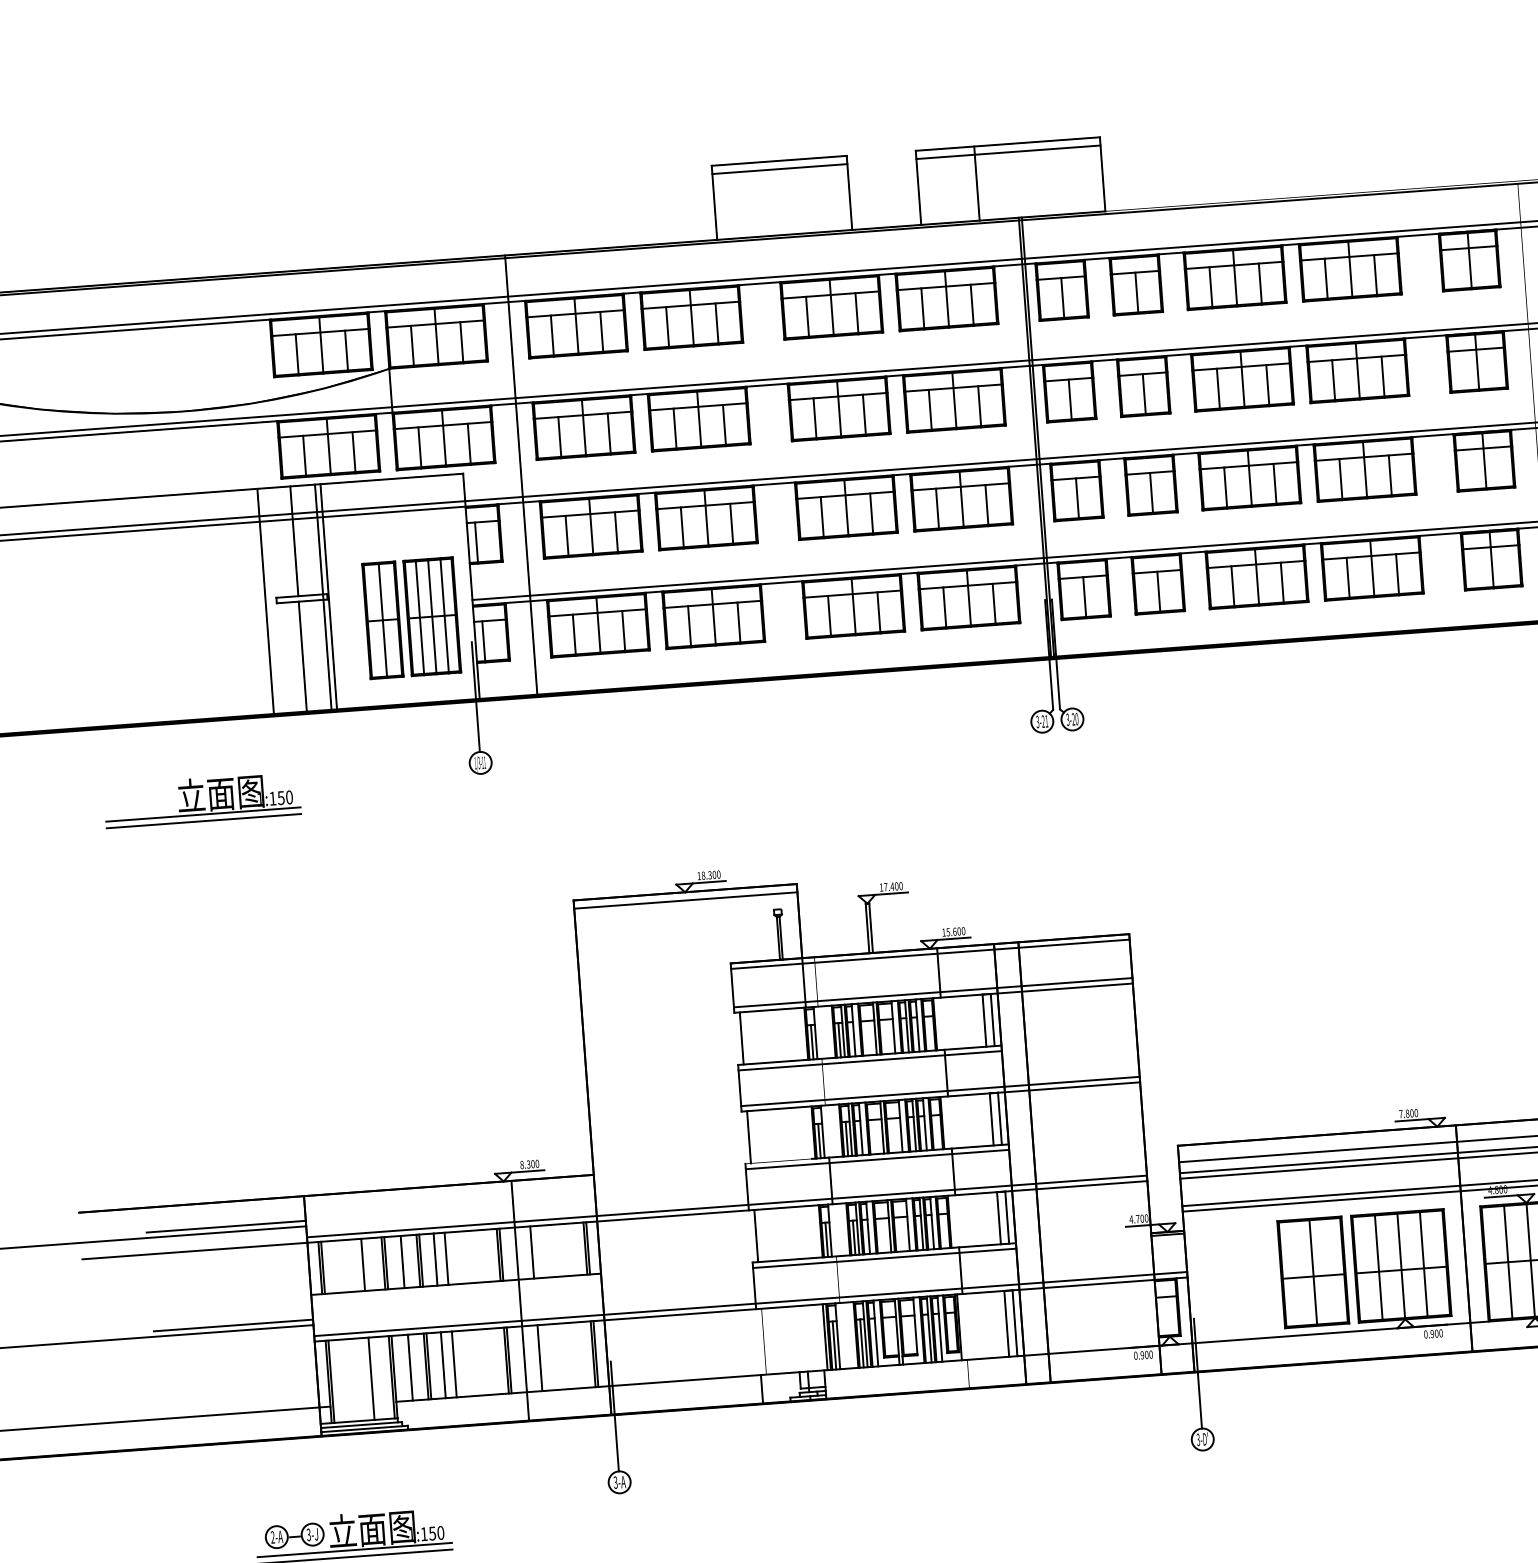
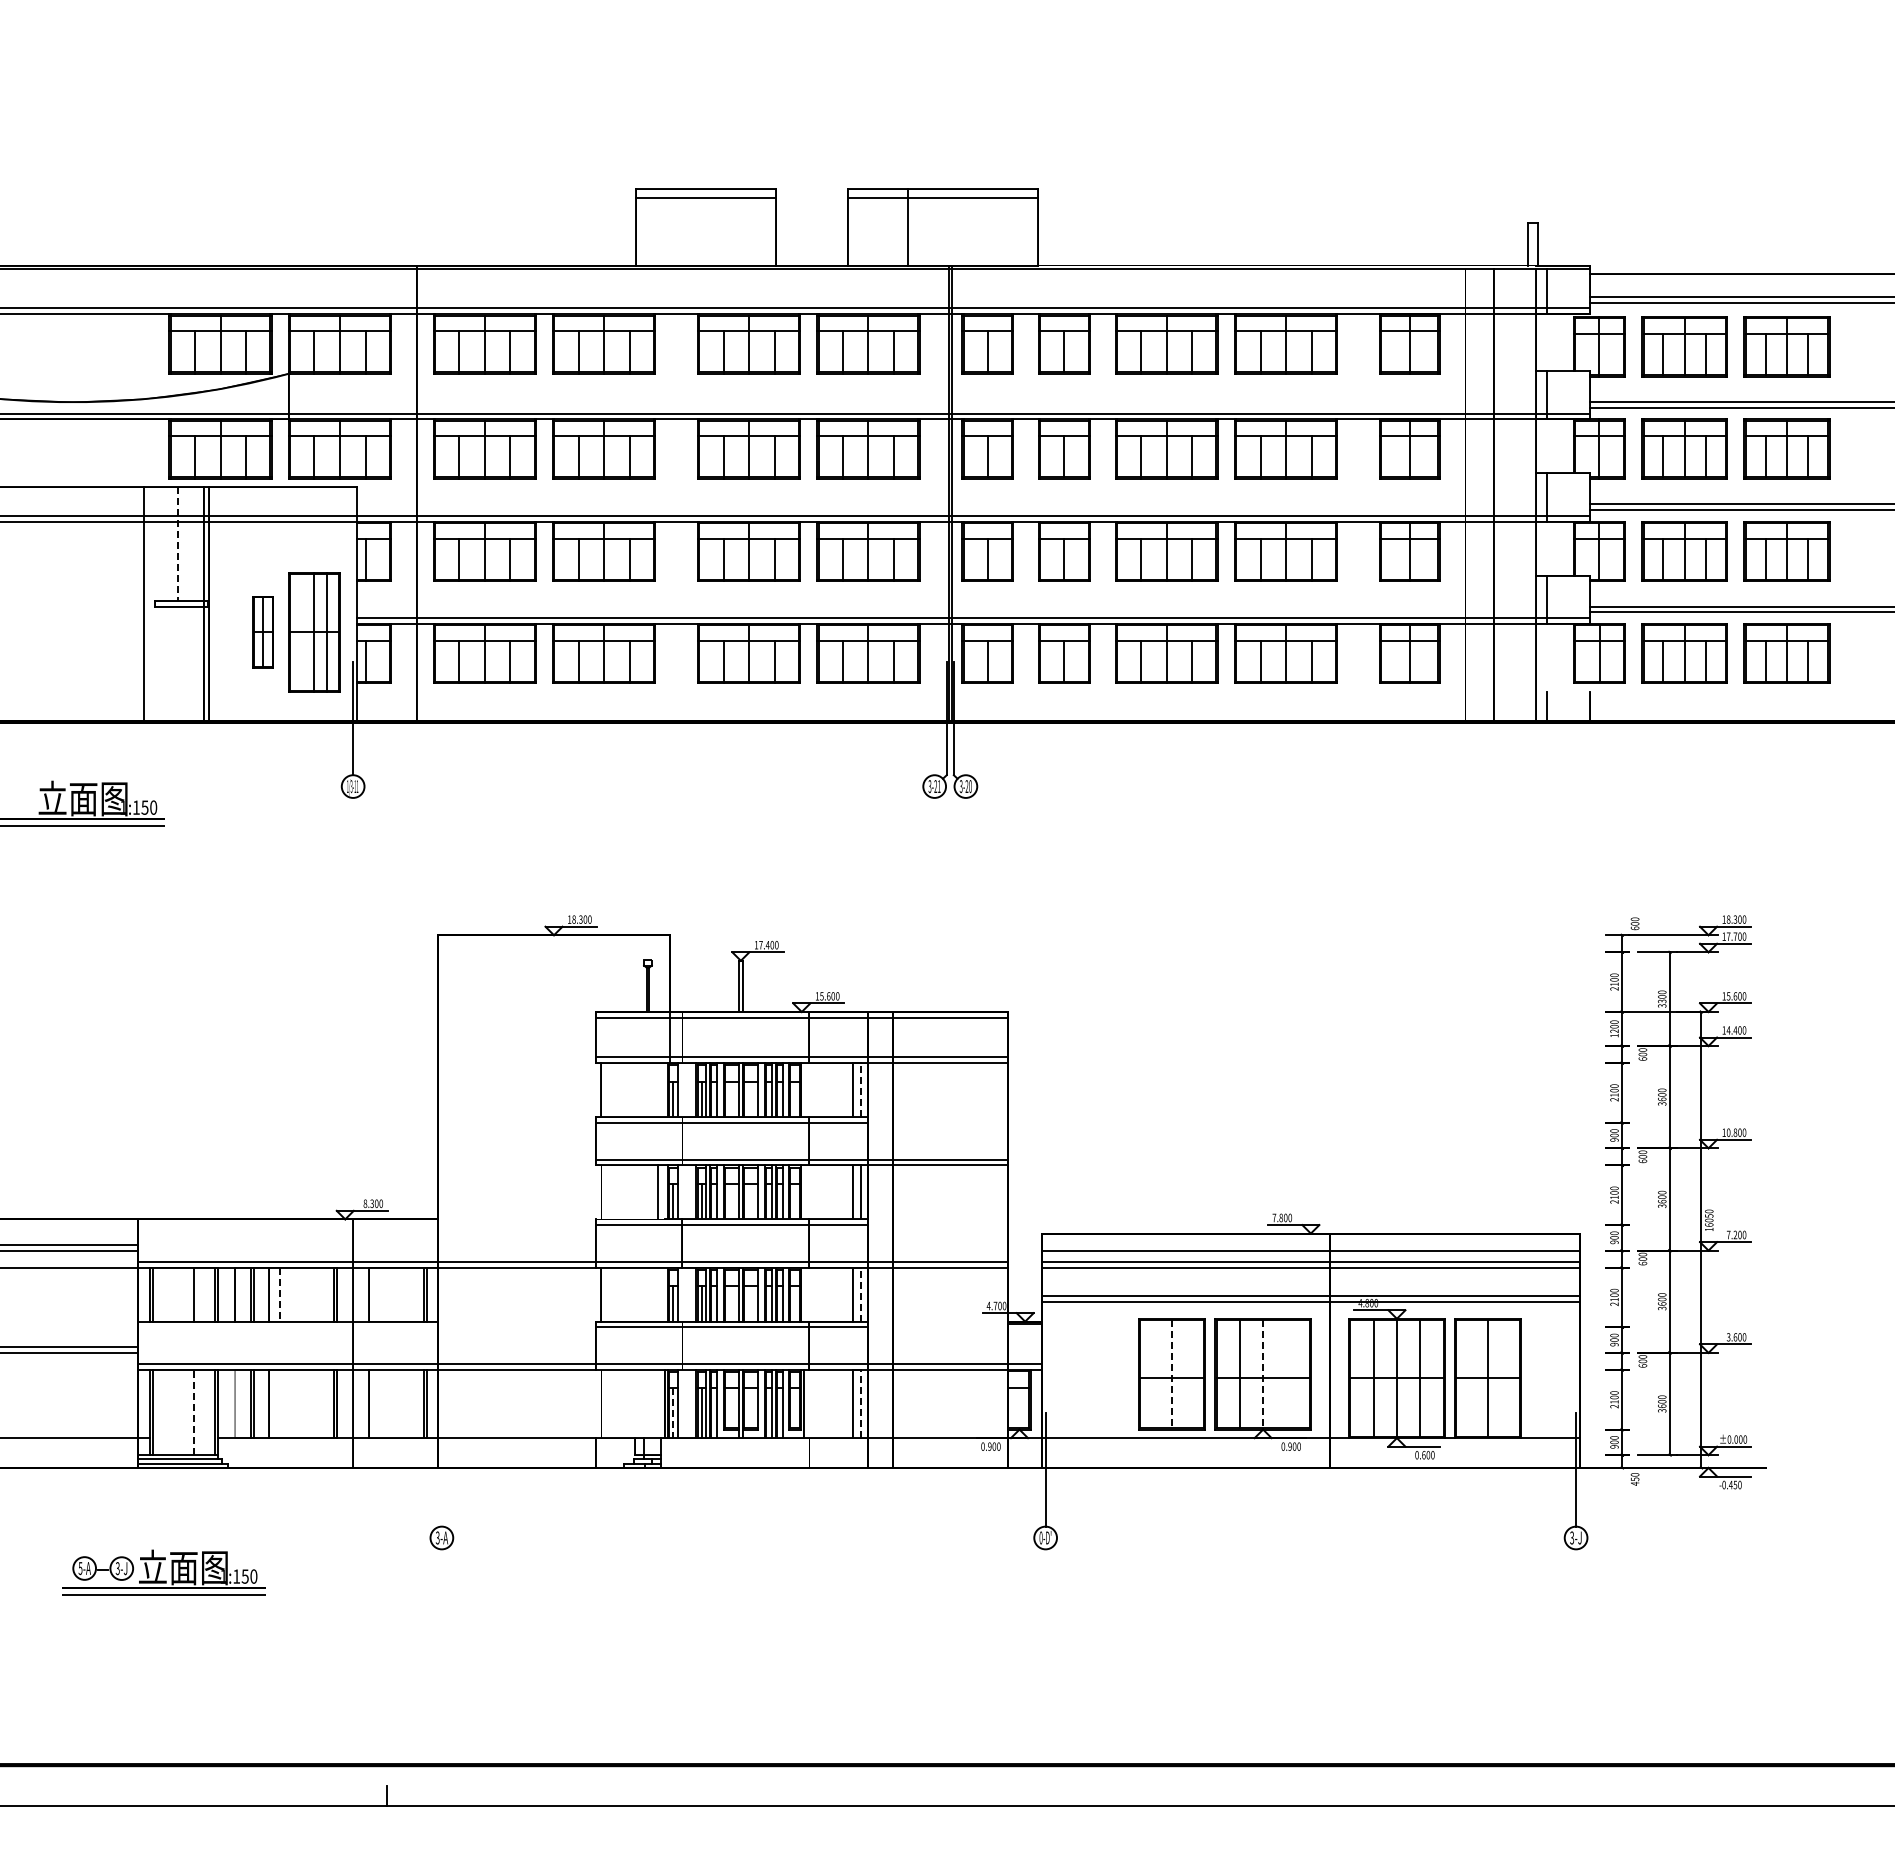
line: (294, 541) -> (178, 544), solid -> dashed
line: (419, 617) -> (301, 632), removed
part: (382, 620) -> (262, 632), size x0.6
line: (303, 656) -> (178, 663), removed
line: (685, 900) -> (553, 943), removed
line: (993, 1020) -> (861, 1090), solid -> dashed
line: (749, 1137) -> (658, 1192), moved
line: (1007, 1217) -> (861, 1294), solid -> dashed
line: (446, 1258) -> (280, 1294), solid -> dashed
line: (1423, 1264) -> (1286, 1374), removed
line: (1401, 1266) -> (1263, 1374), solid -> dashed
line: (1313, 1272) -> (1172, 1374), solid -> dashed
line: (1015, 1322) -> (861, 1403), solid -> dashed
line: (834, 1345) -> (673, 1413), solid -> dashed
line: (454, 1363) -> (280, 1403), removed
line: (410, 1367) -> (235, 1403), removed
line: (371, 1378) -> (194, 1412), solid -> dashed
line: (614, 1416) -> (441, 1469), removed
text: (1197, 1439) -> (1040, 1537), 3-D' -> 0-D'
text: (272, 1537) -> (80, 1568), 2-A -> 5-A

